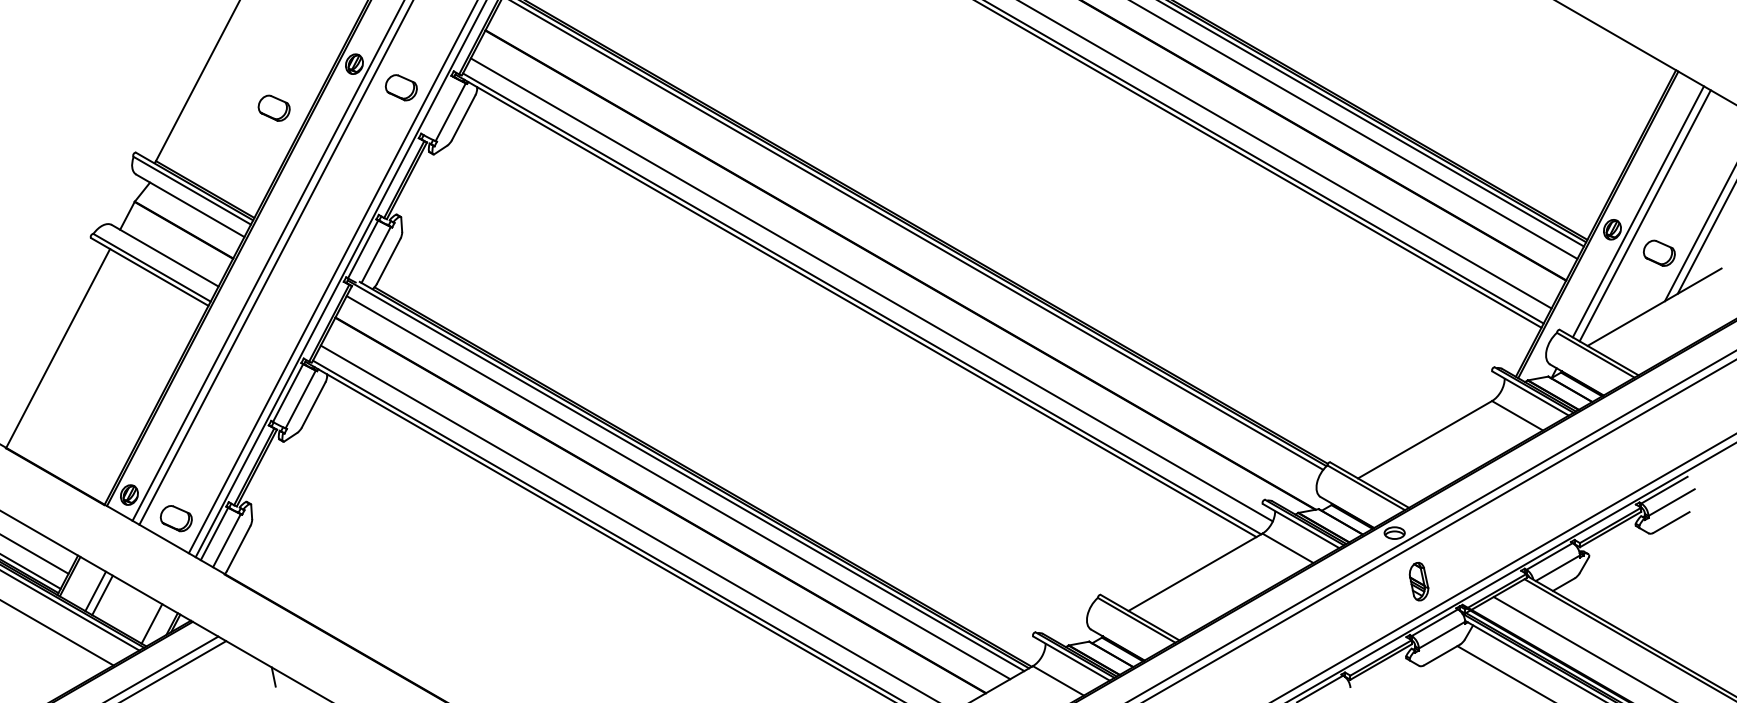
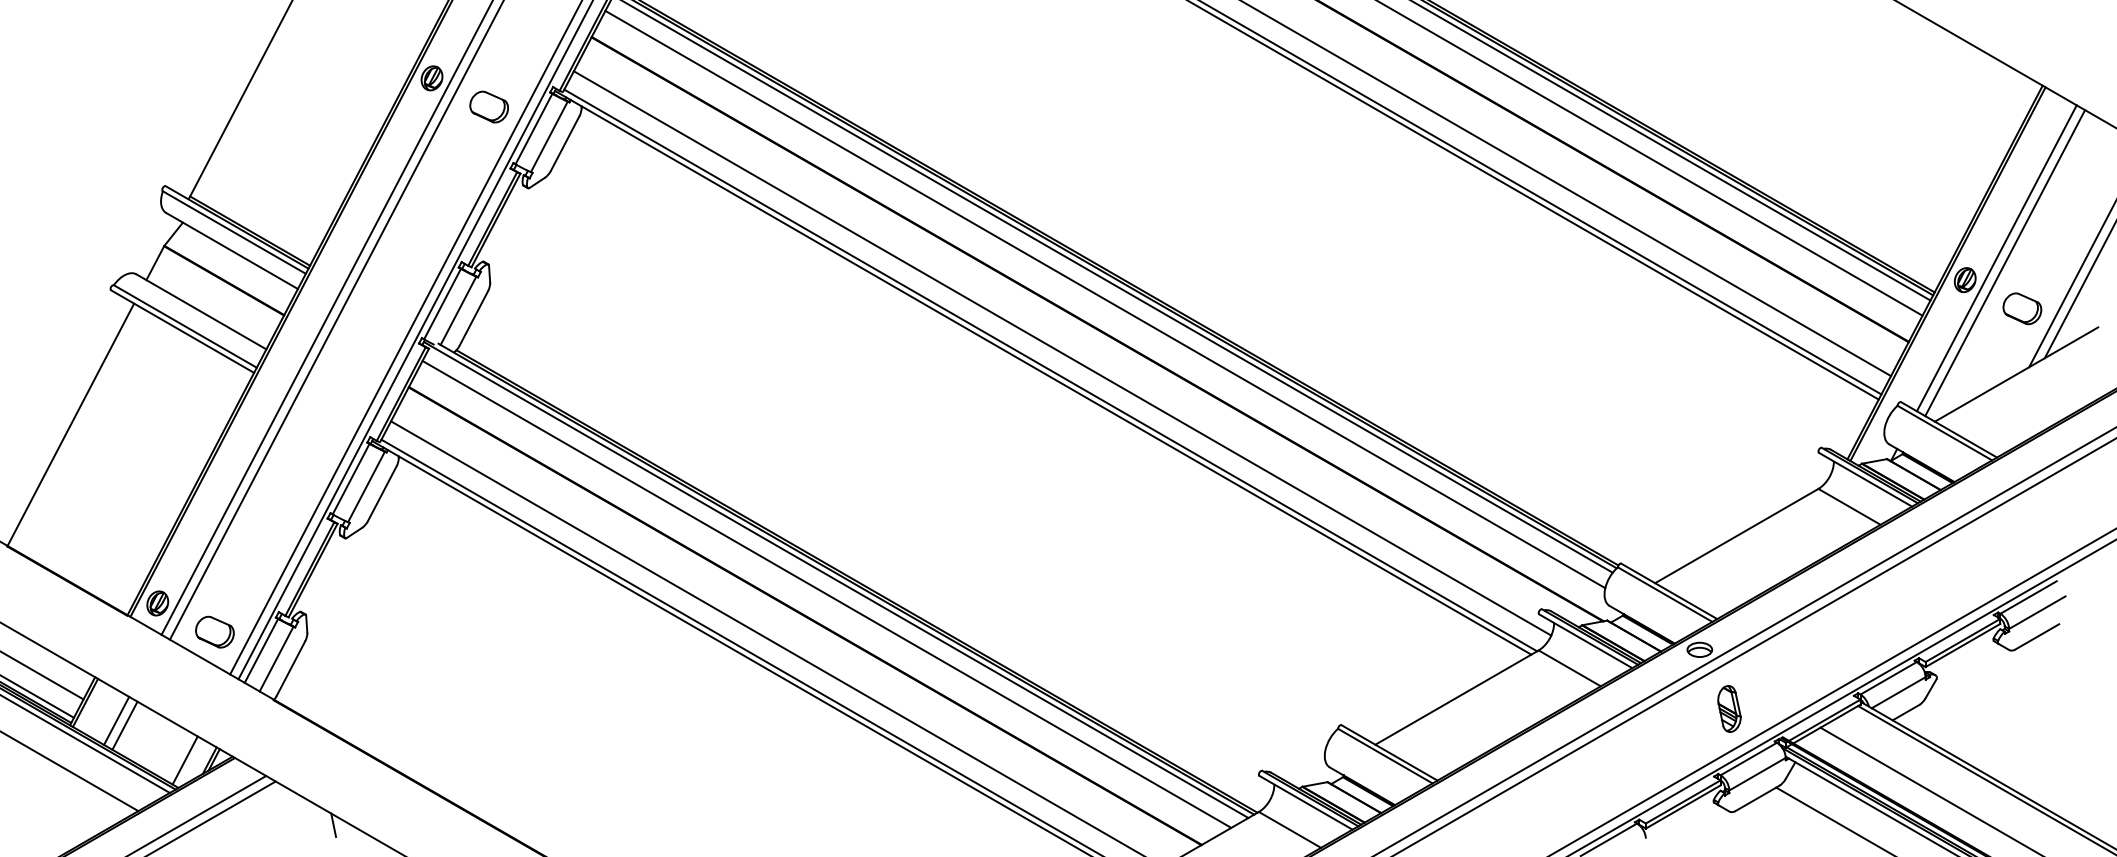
line: (437, 105) -> (533, 128), added
part: (273, 107) -> (333, 131), removed
line: (907, 245) -> (1105, 299), added

